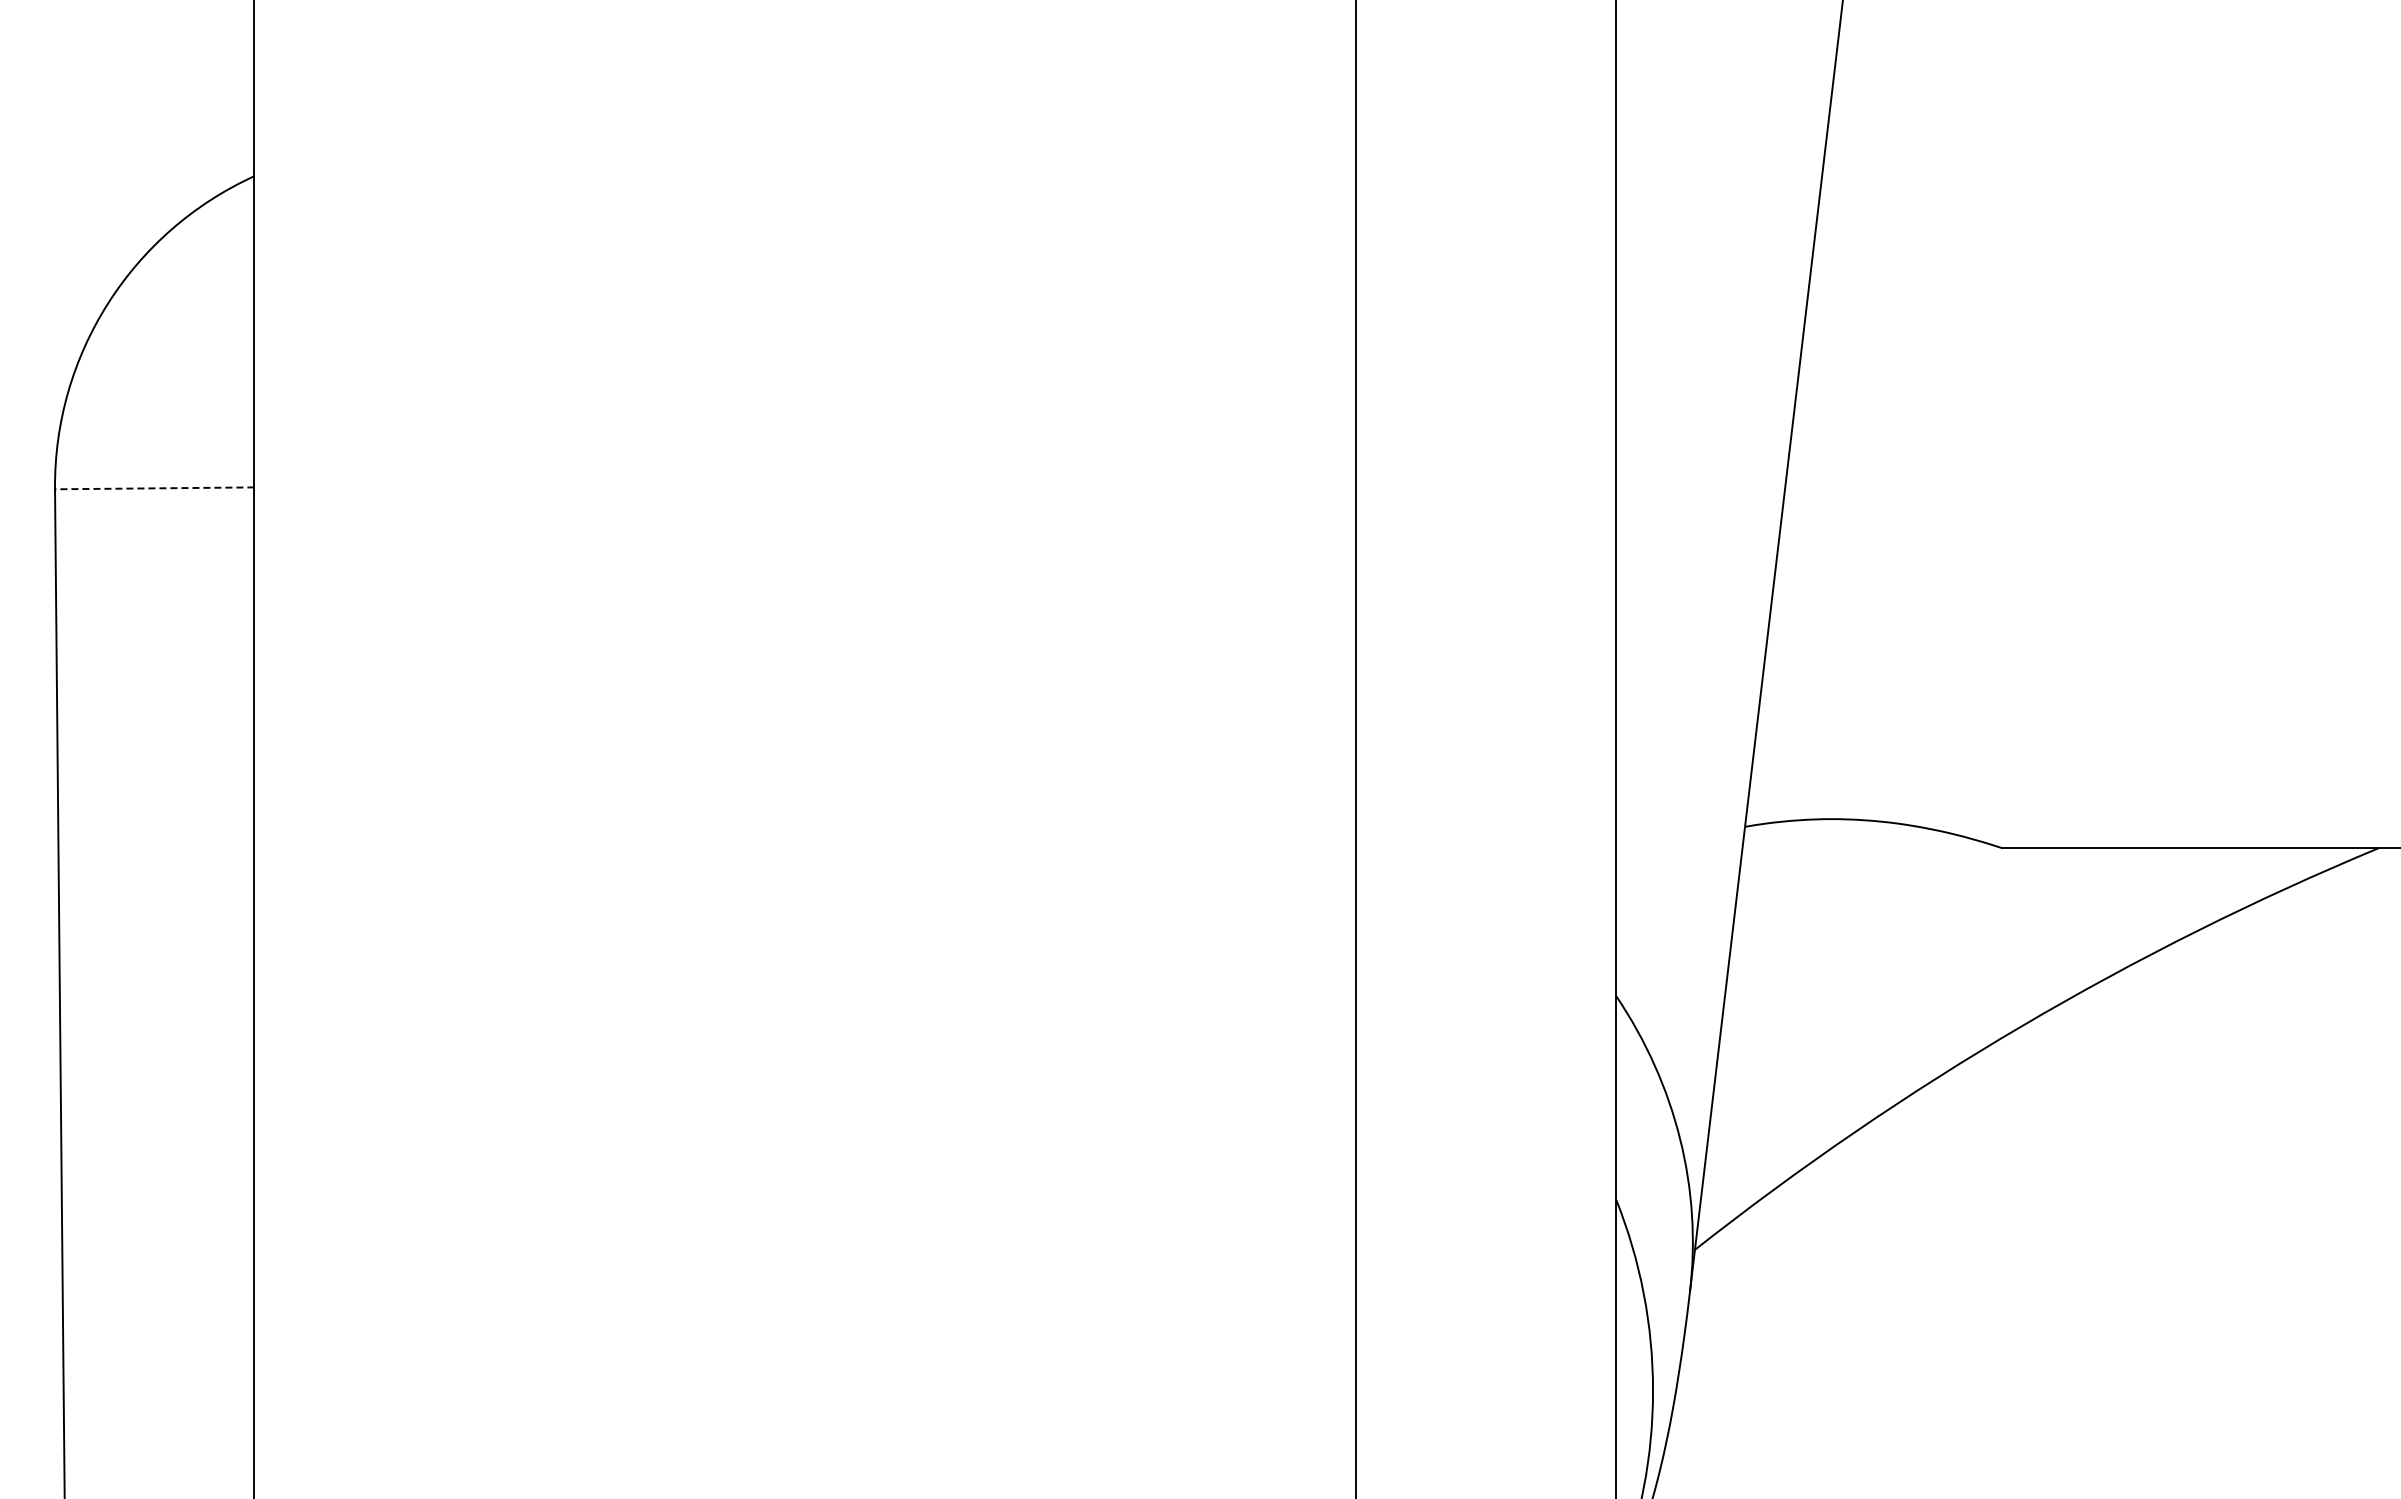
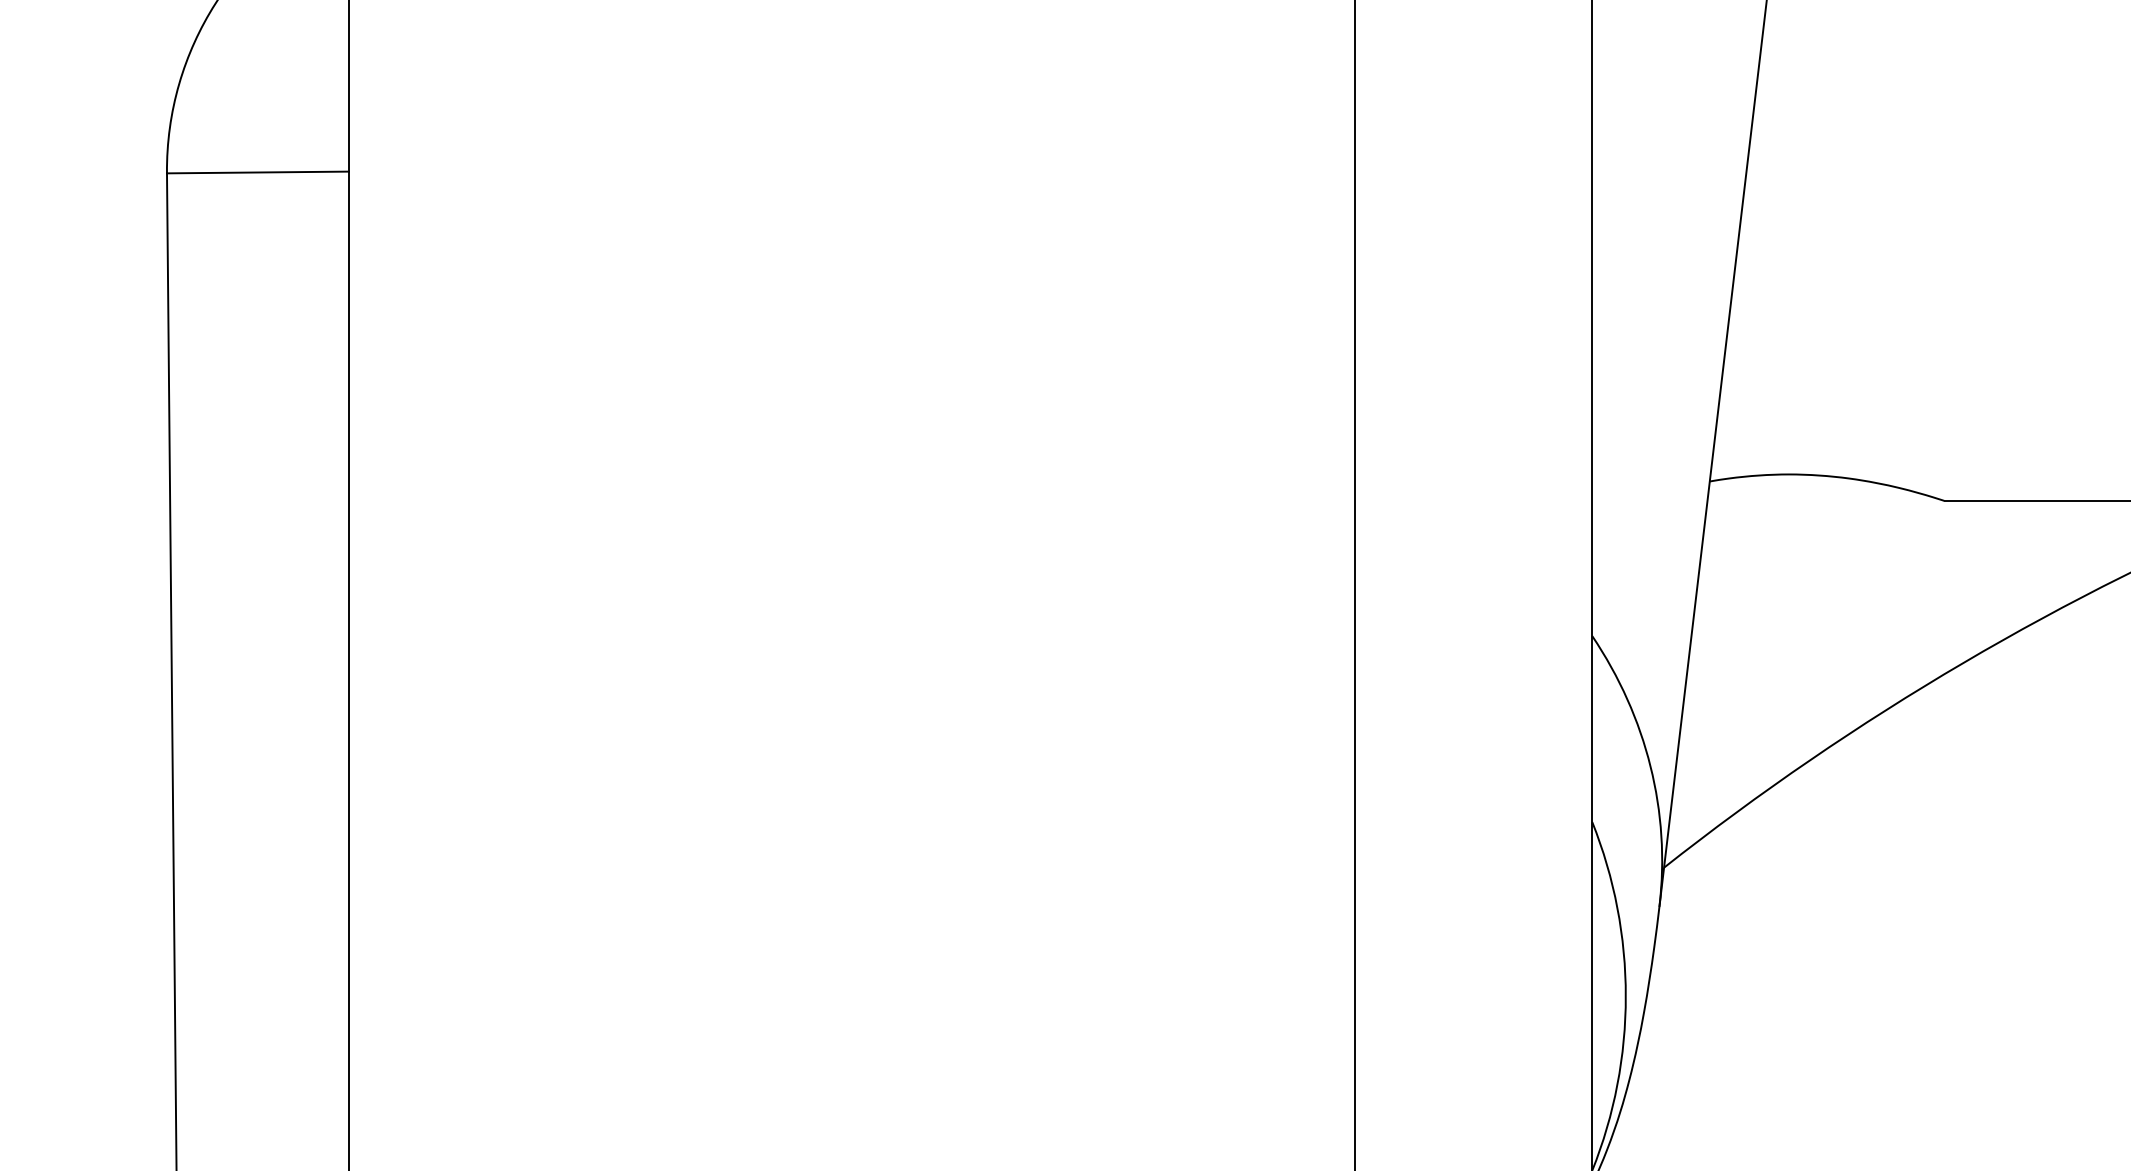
line: (154, 488) -> (257, 172), dashed -> solid

